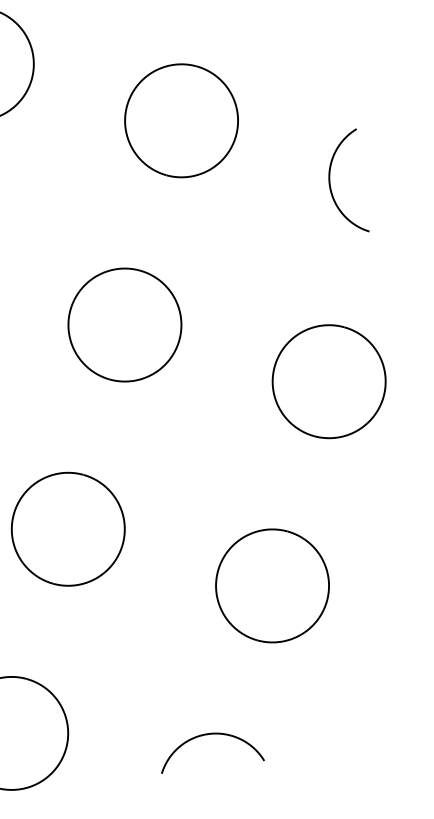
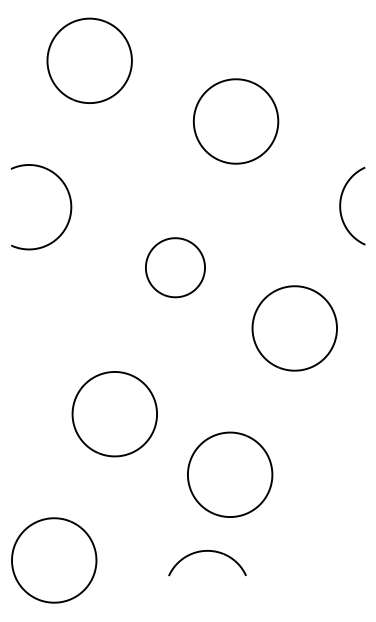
curve: (331, 183) -> (341, 205), moved
part: (124, 324) -> (175, 267), size x0.7
part: (328, 381) -> (294, 328), moved
part: (272, 585) -> (230, 474), moved
part: (209, 734) -> (207, 551), moved

